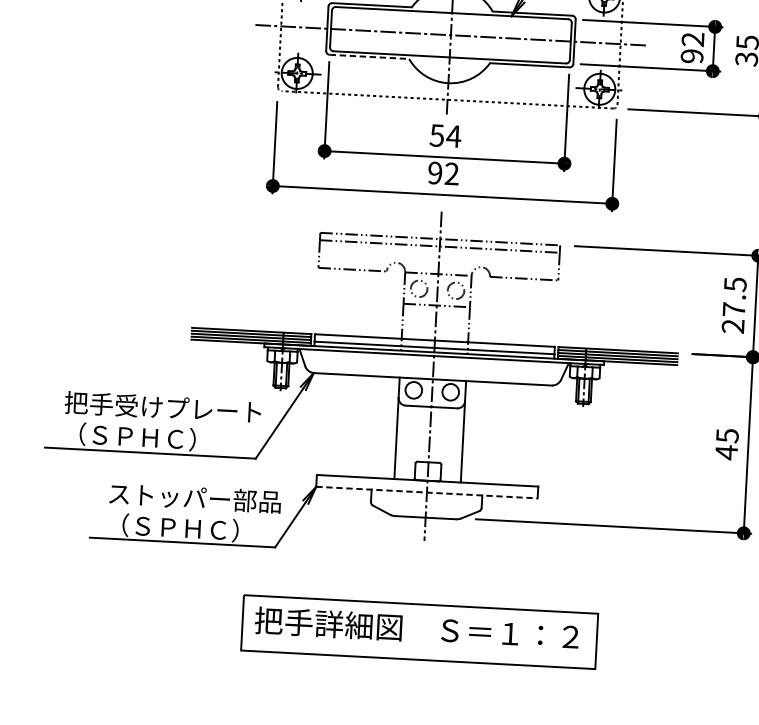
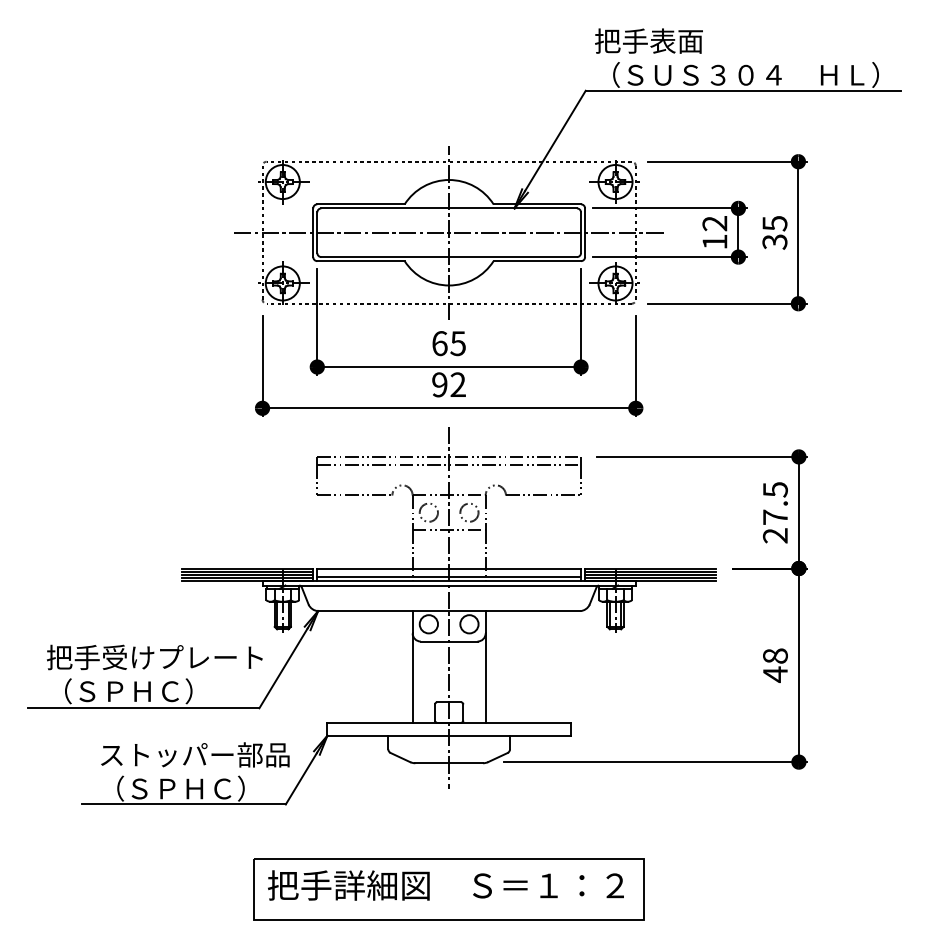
text: (691, 55) -> (714, 241), 92 -> 12
line: (369, 57) -> (361, 261), dashed -> solid
text: (445, 135) -> (449, 343), 54 -> 65
text: (727, 436) -> (775, 656), 45 -> 48
line: (427, 492) -> (449, 735), dashed -> solid

